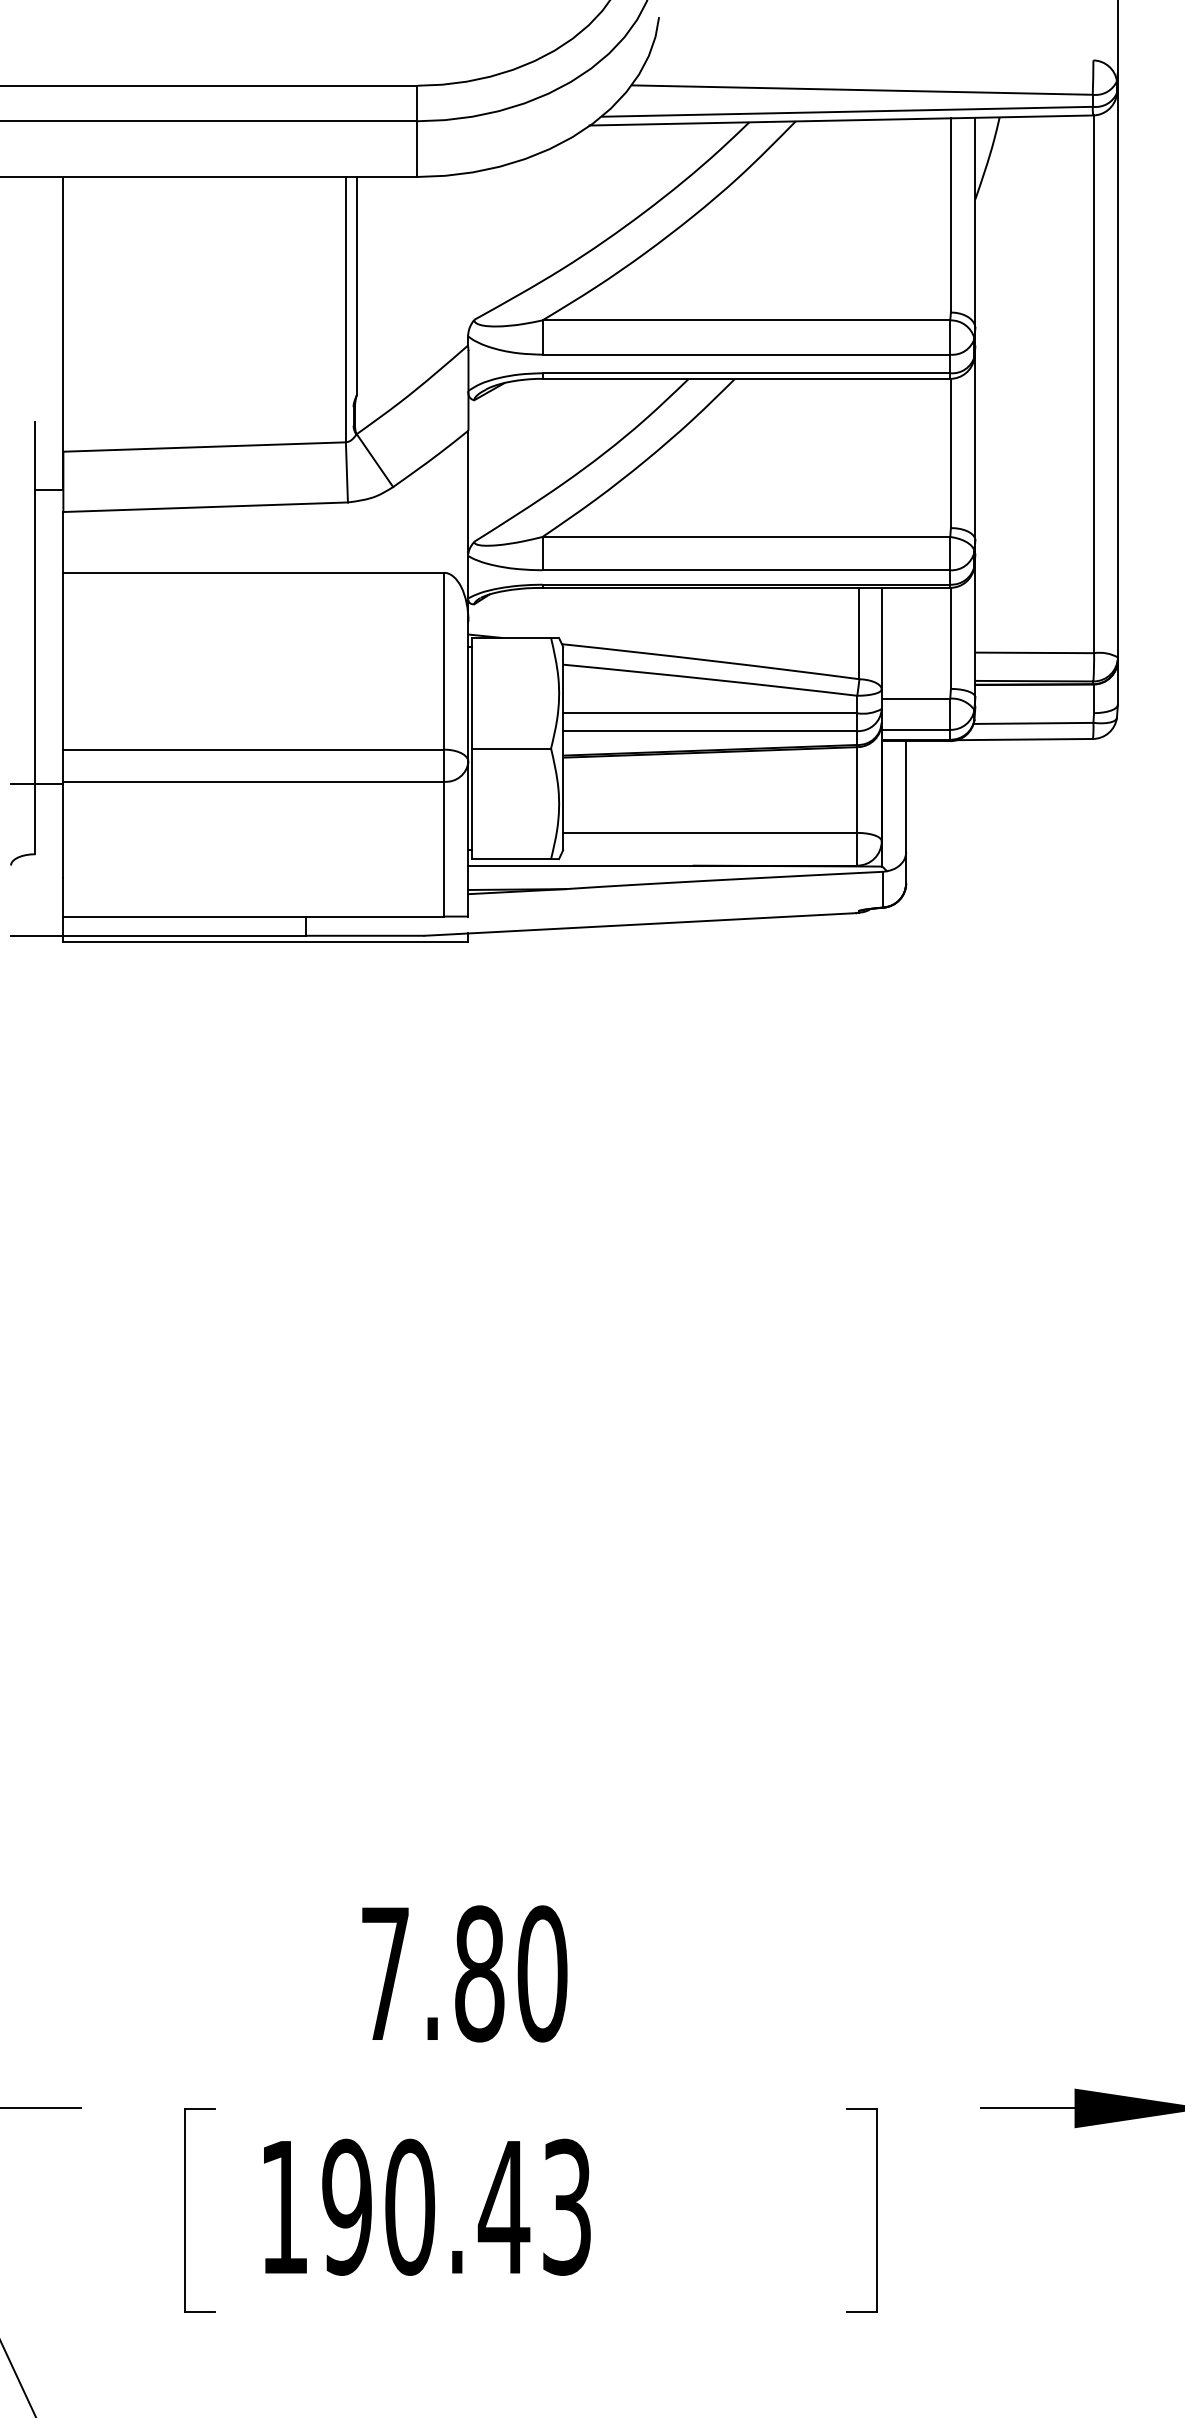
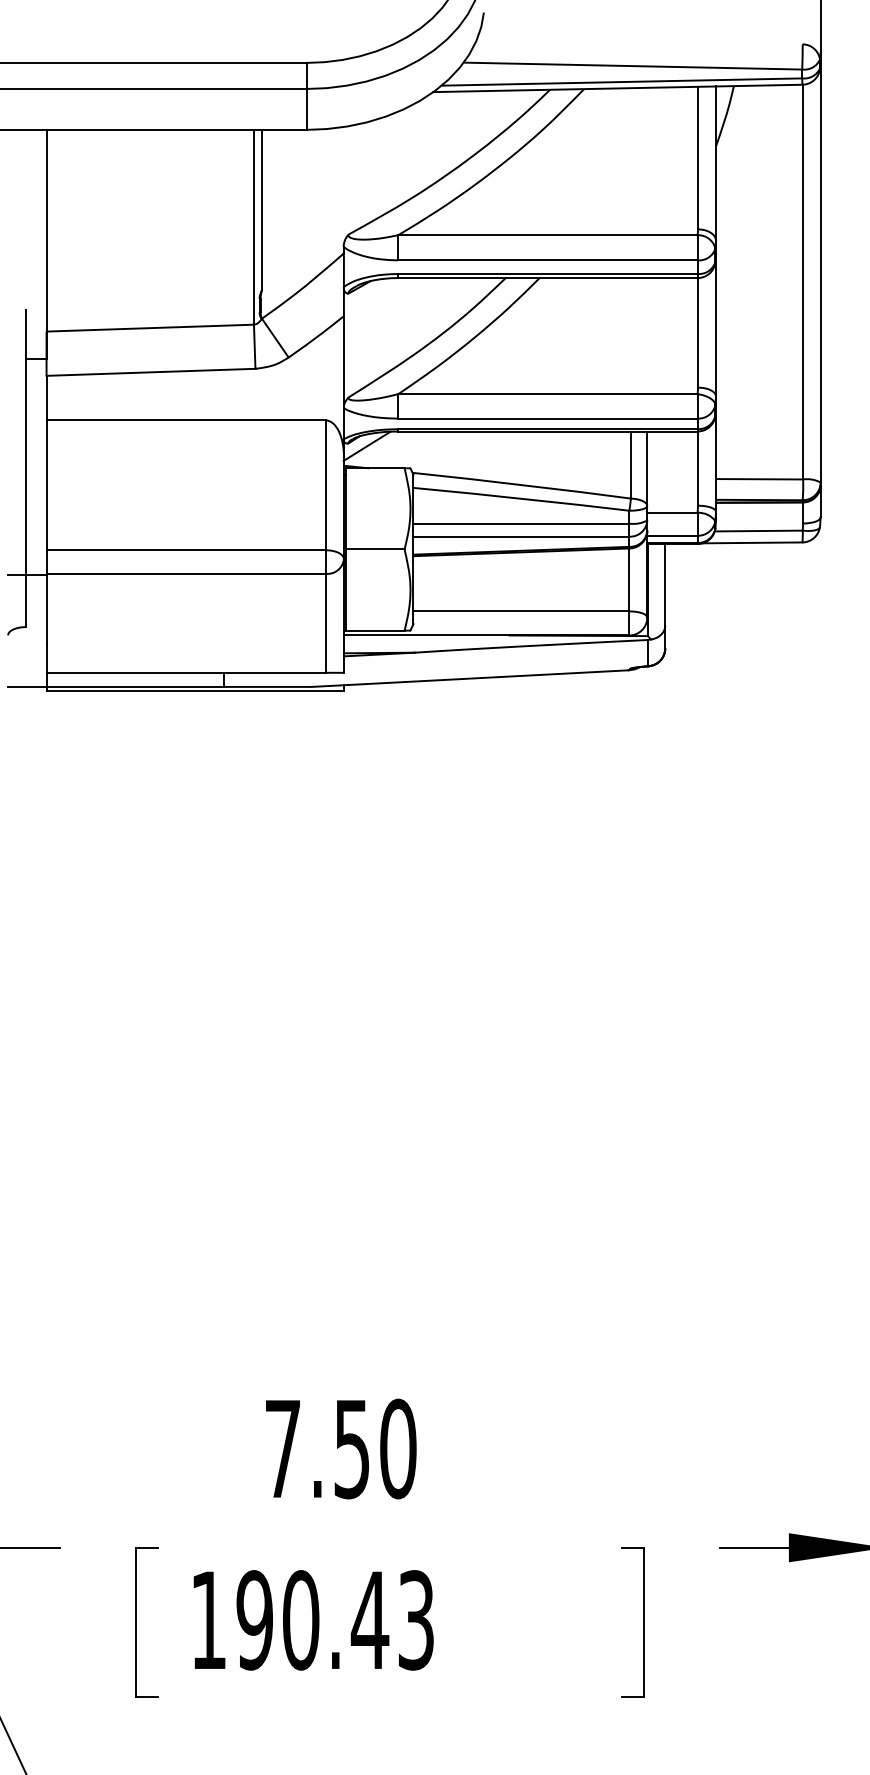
line: (499, 607) -> (366, 445), added
text: (479, 1973) -> (352, 1448), 7.80 -> 7.50

